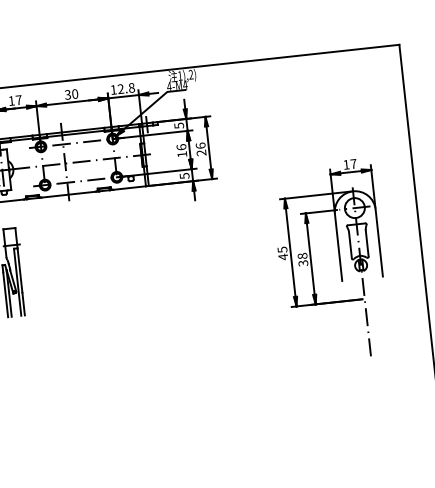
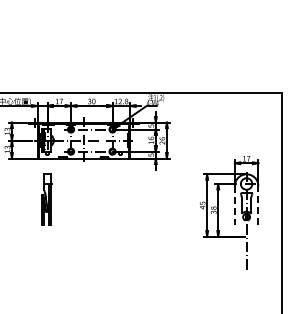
line: (379, 241) -> (258, 204), solid -> dashed
line: (337, 247) -> (234, 205), solid -> dashed

